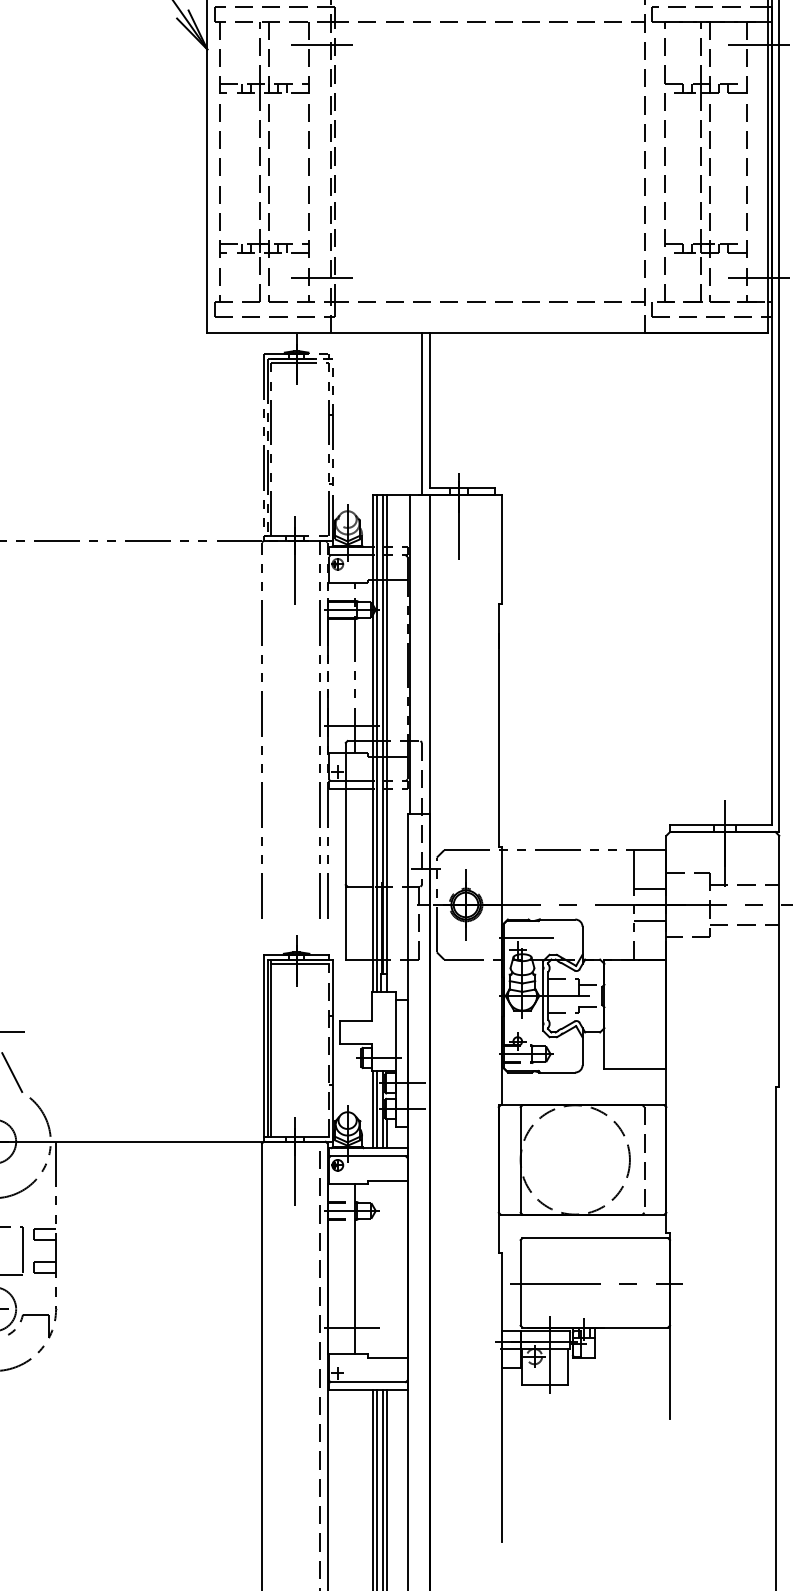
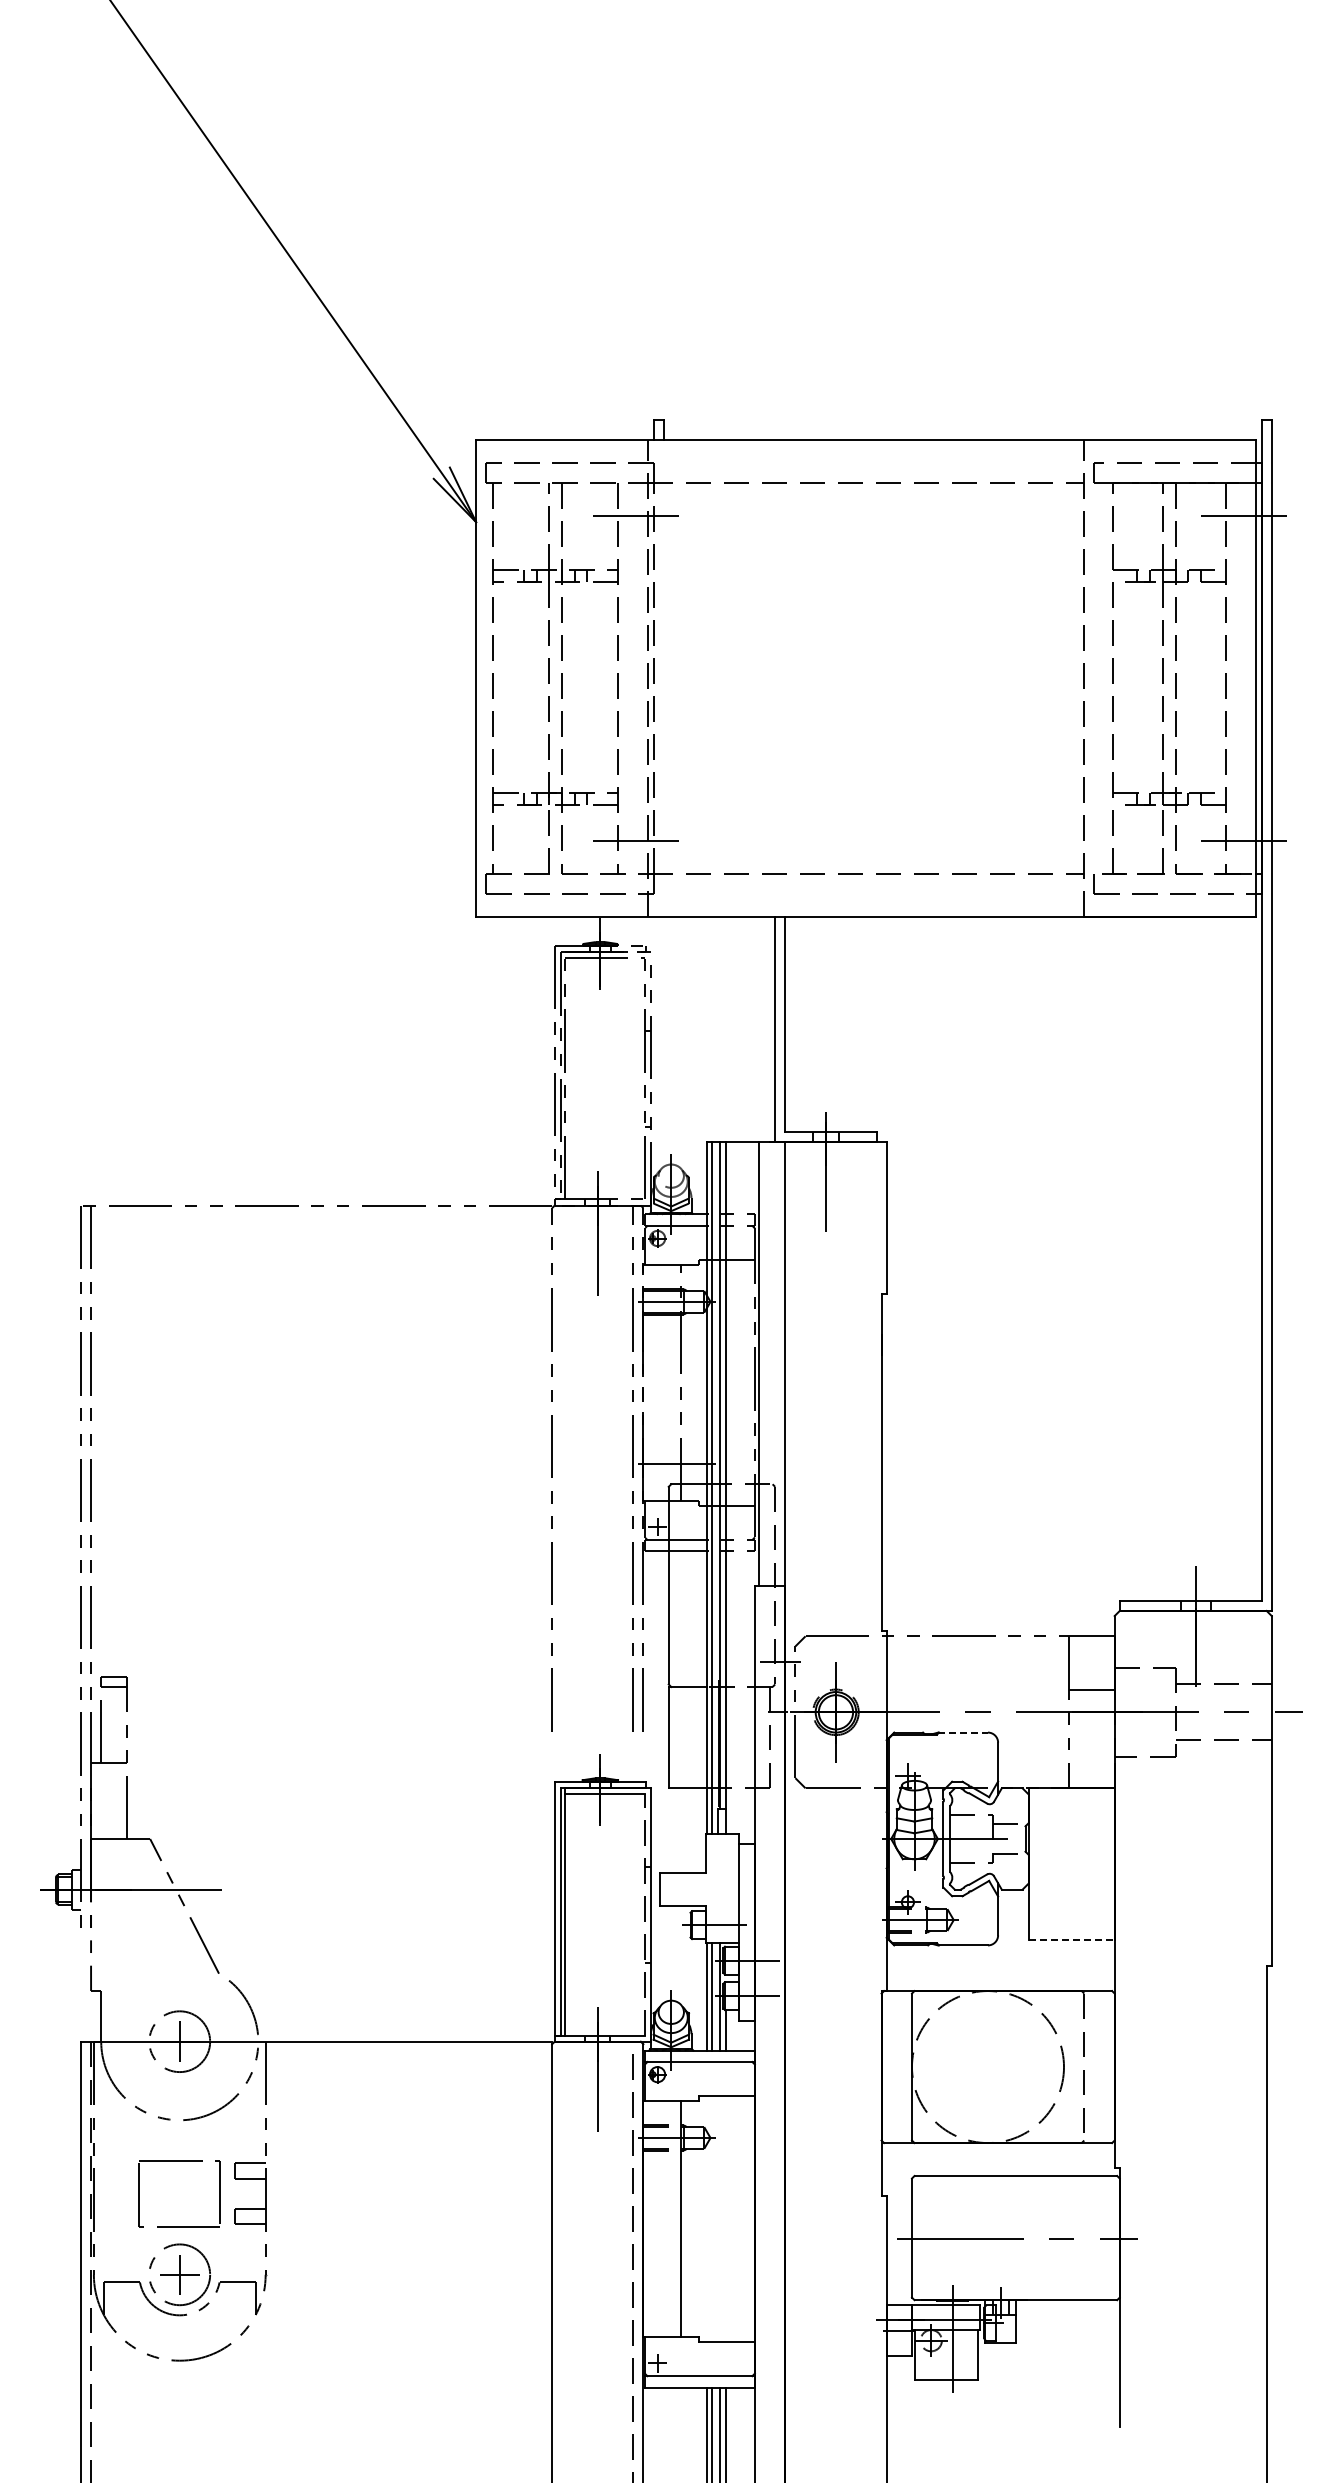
line: (557, 919) -> (963, 1732), solid -> dashed
line: (649, 921) -> (1091, 1735), removed
line: (526, 937) -> (919, 1757), removed
line: (636, 1068) -> (1072, 1940), solid -> dashed
line: (351, 1327) -> (676, 2300), removed

